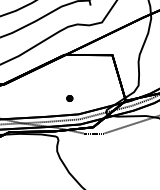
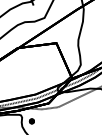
part: (69, 98) -> (31, 121), moved

